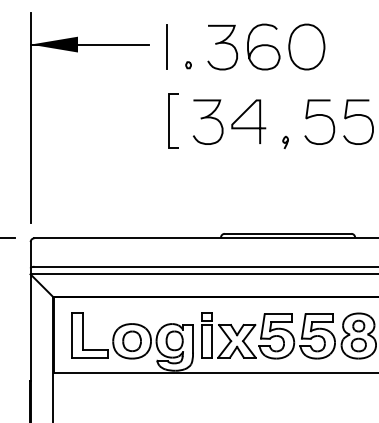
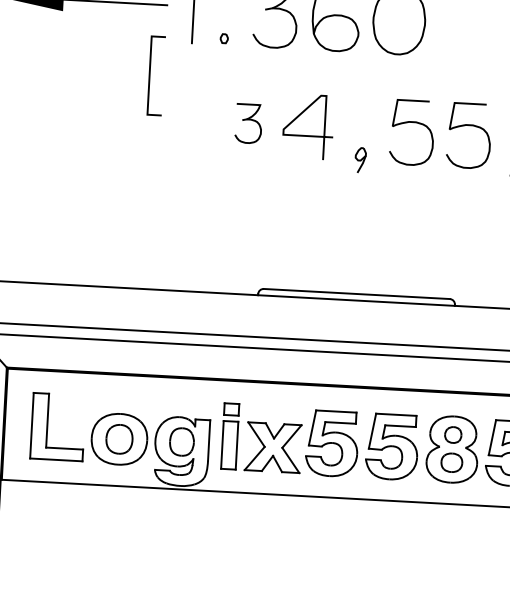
line: (169, 120) -> (150, 74), moved
part: (208, 121) -> (249, 122), size x0.6
part: (285, 142) -> (360, 159), size x1.4

